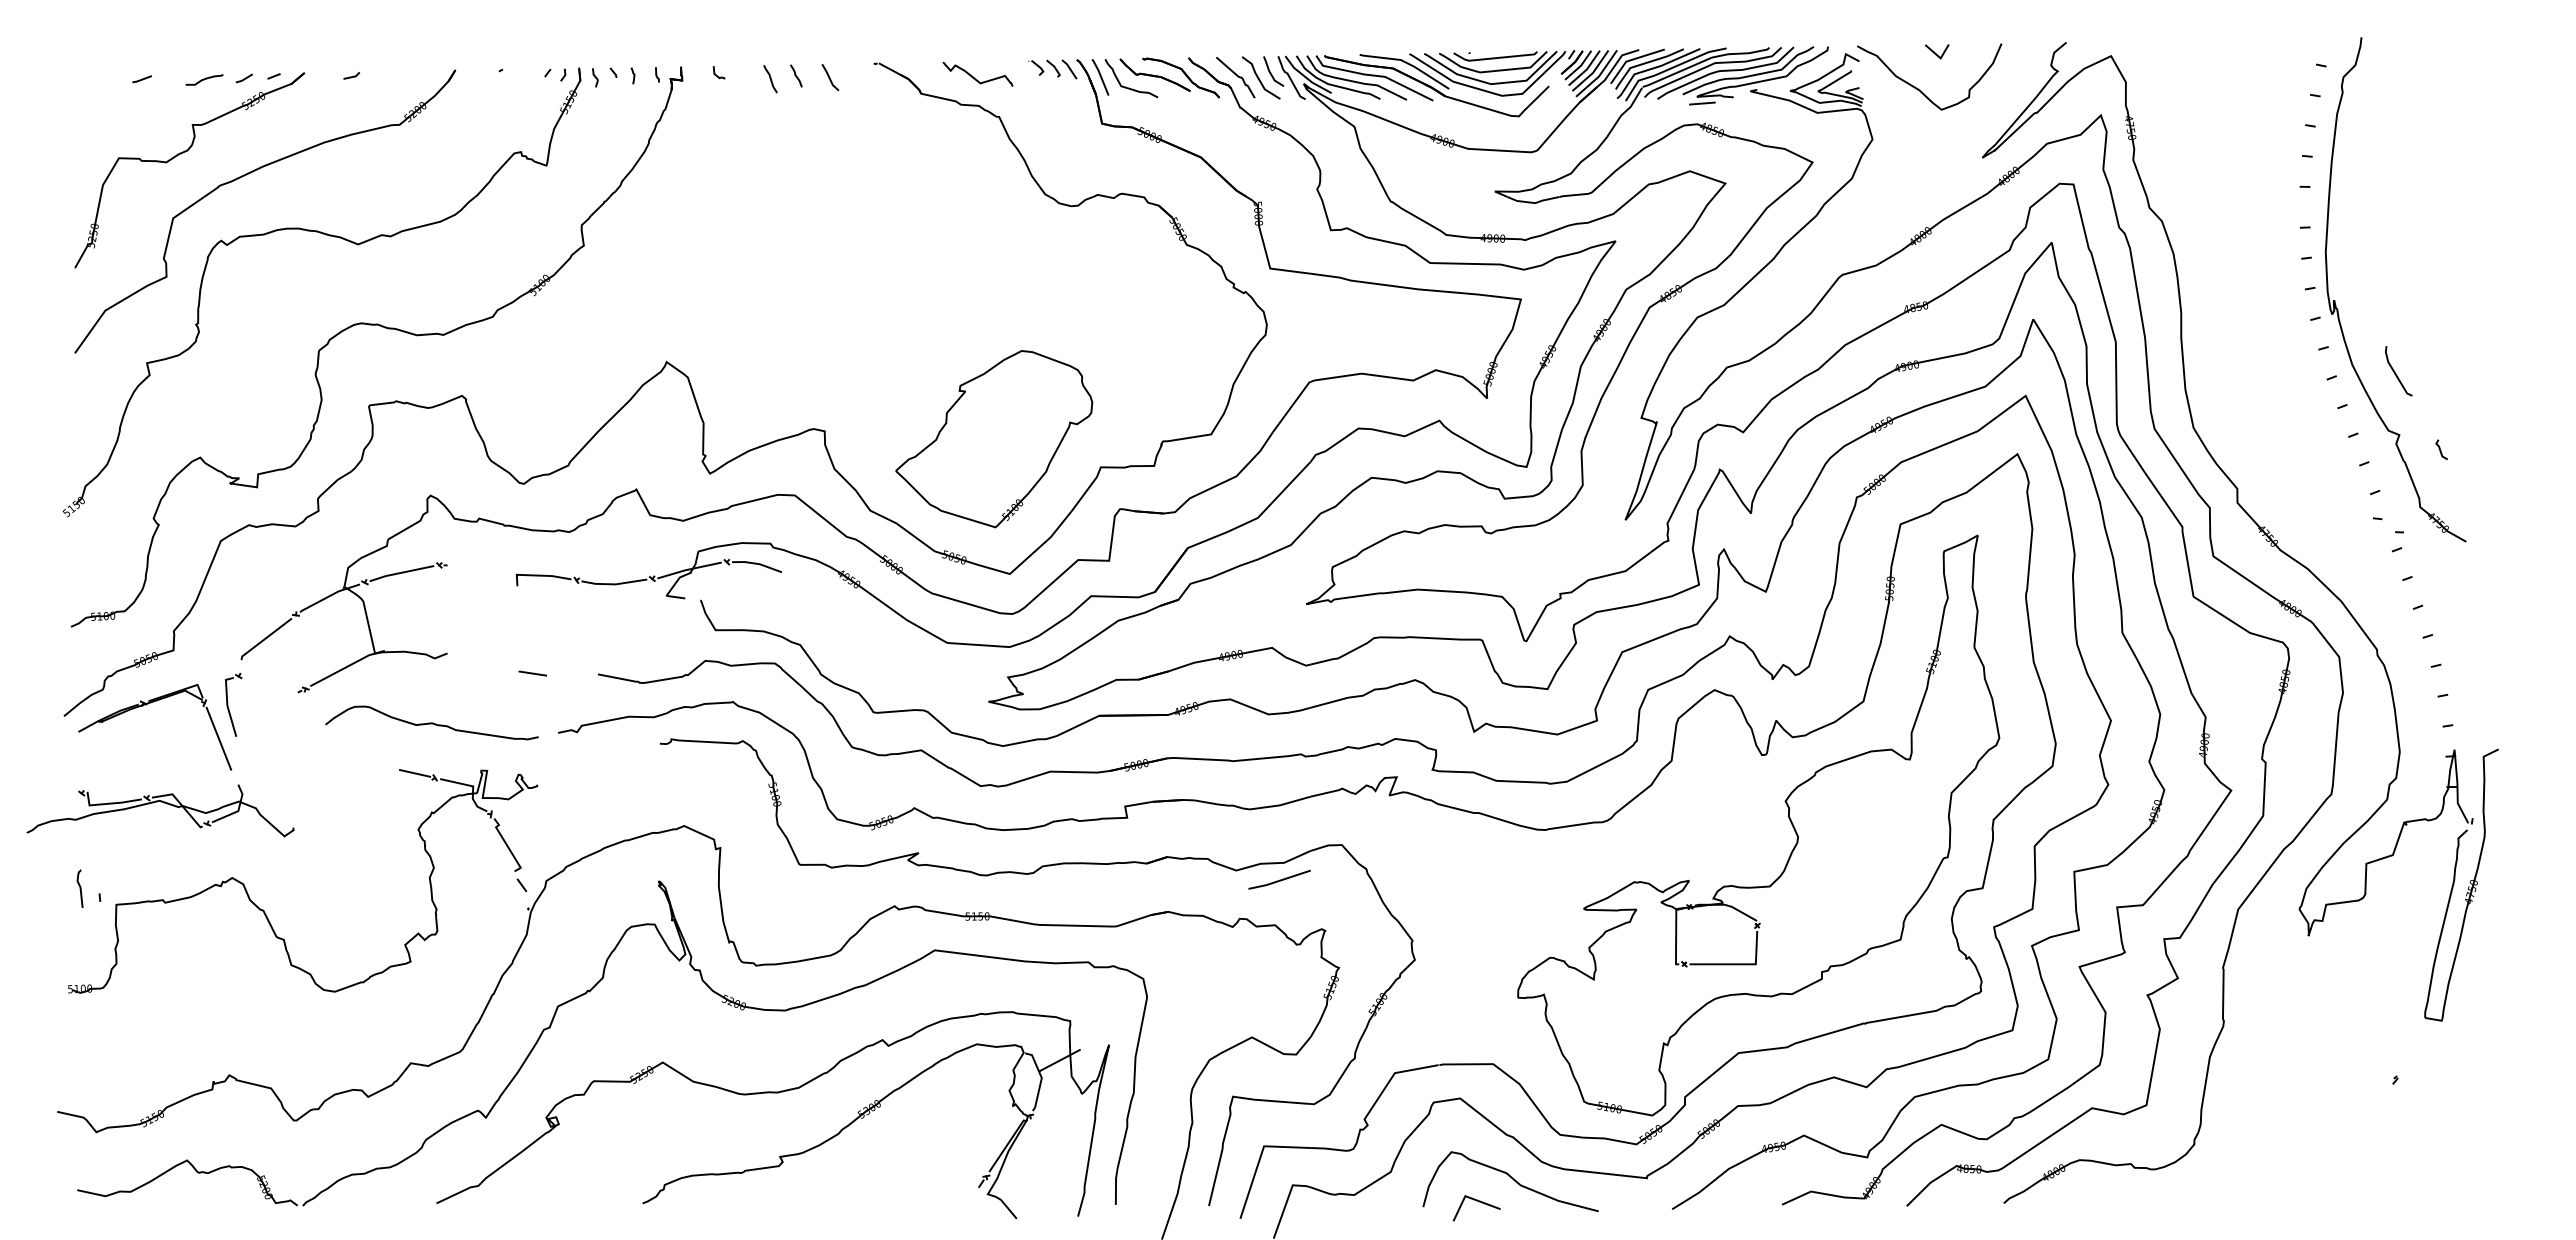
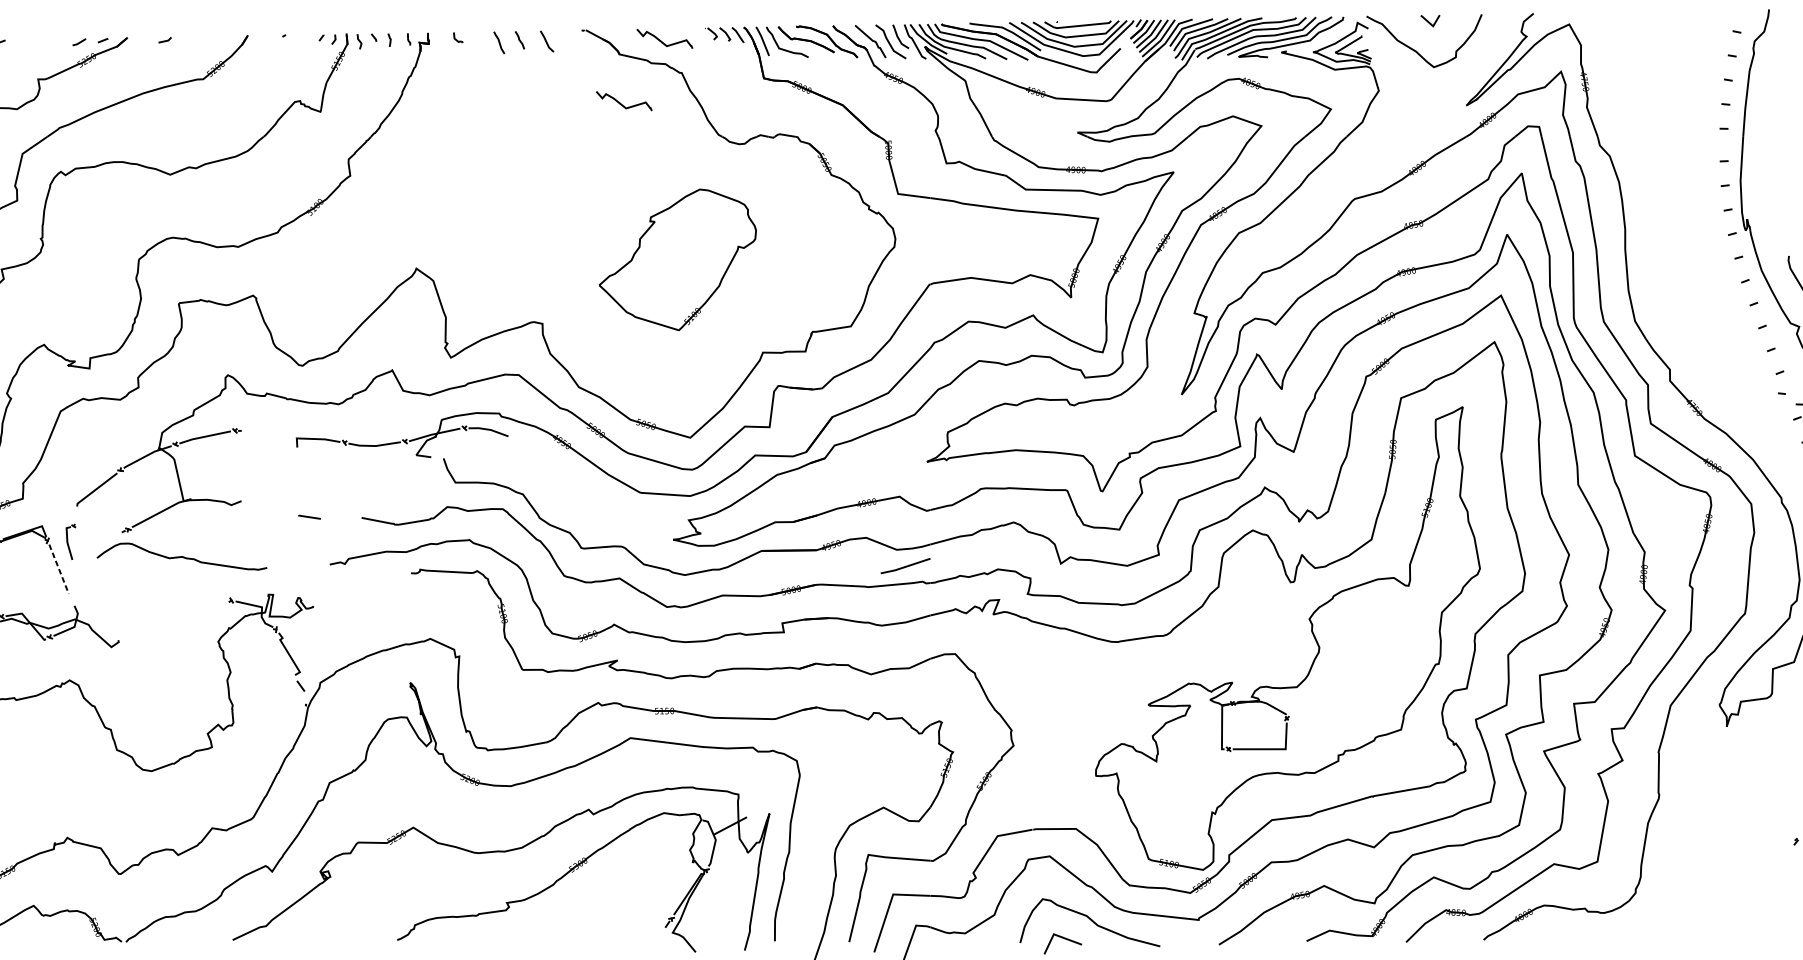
curve: (204, 79) -> (47, 43), removed
line: (1702, 103) -> (1243, 62), removed
curve: (923, 155) -> (621, 103), added
part: (994, 439) -> (678, 260), moved
part: (233, 704) -> (70, 541), size x0.7
curve: (431, 722) -> (181, 556), moved
line: (219, 739) -> (59, 569), solid -> dashed
line: (415, 773) -> (215, 596), removed
curve: (1279, 879) -> (905, 565), moved

